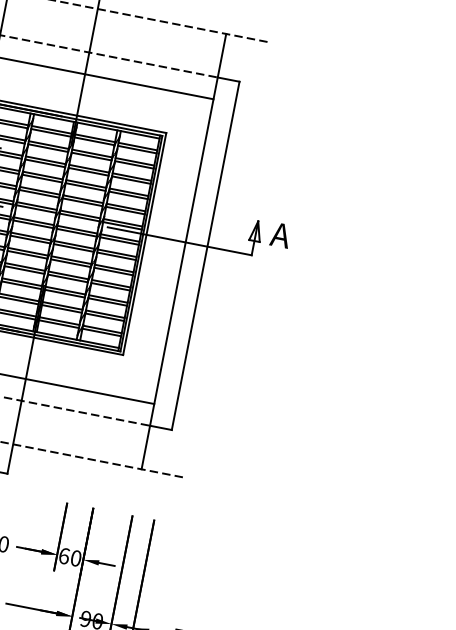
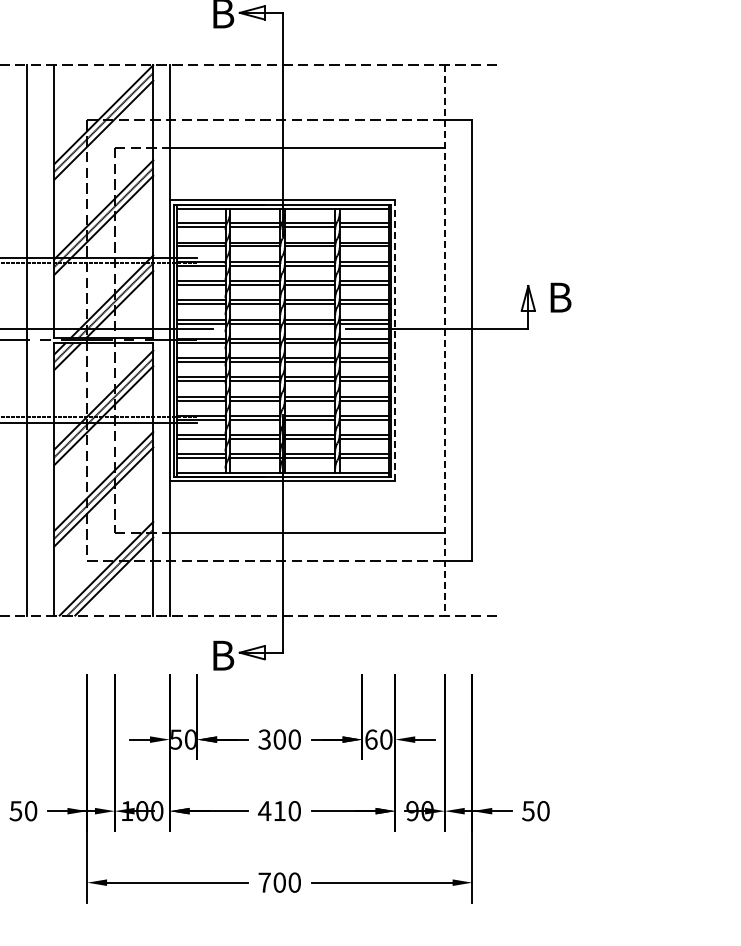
text: (281, 235) -> (559, 297), A -> B
line: (144, 243) -> (395, 339), solid -> dashed
line: (183, 251) -> (444, 340), solid -> dashed

